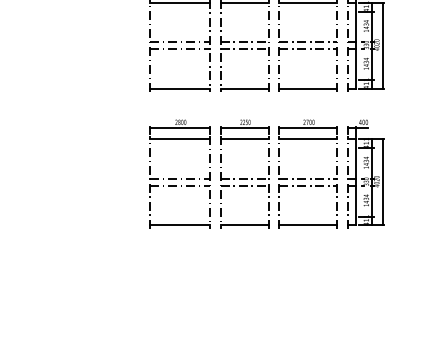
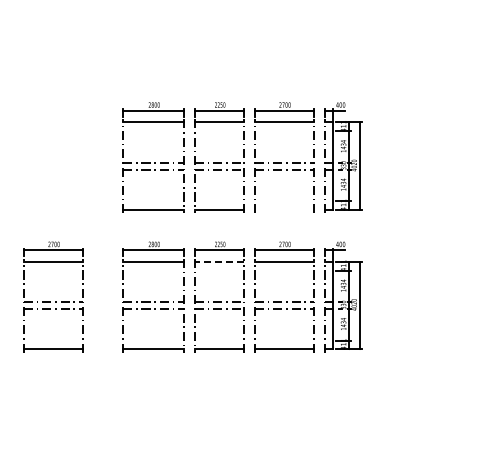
line: (307, 89) -> (283, 210), removed
line: (244, 139) -> (219, 261), solid -> dashed
part: (82, 173) -> (53, 296), added

